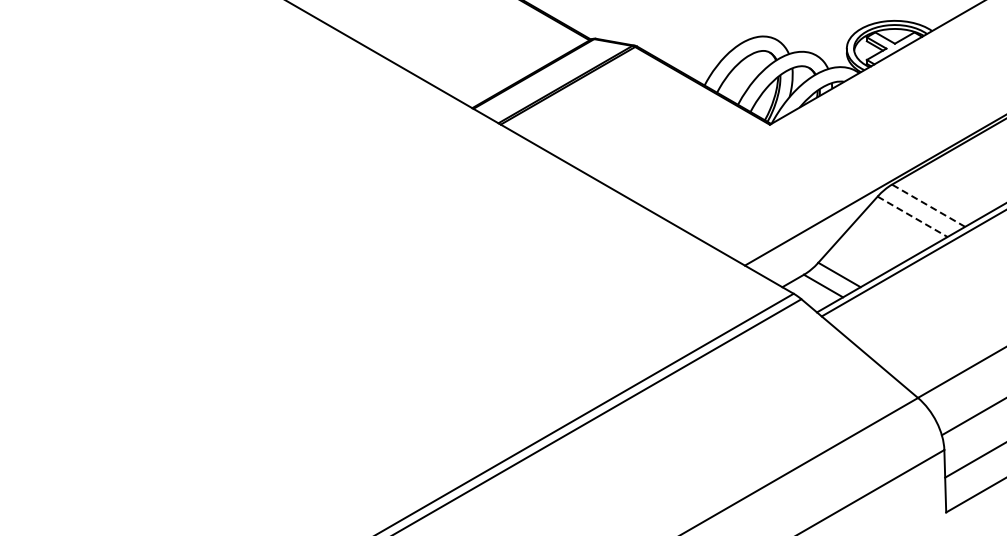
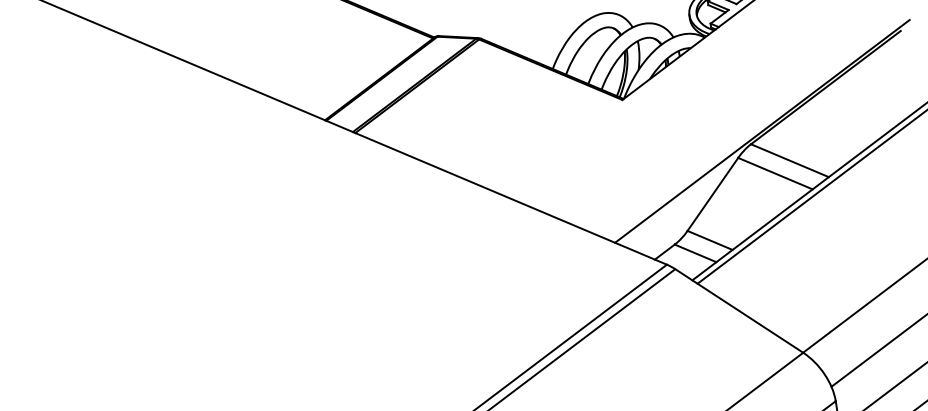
line: (928, 205) -> (789, 160), dashed -> solid
line: (913, 217) -> (776, 174), dashed -> solid

